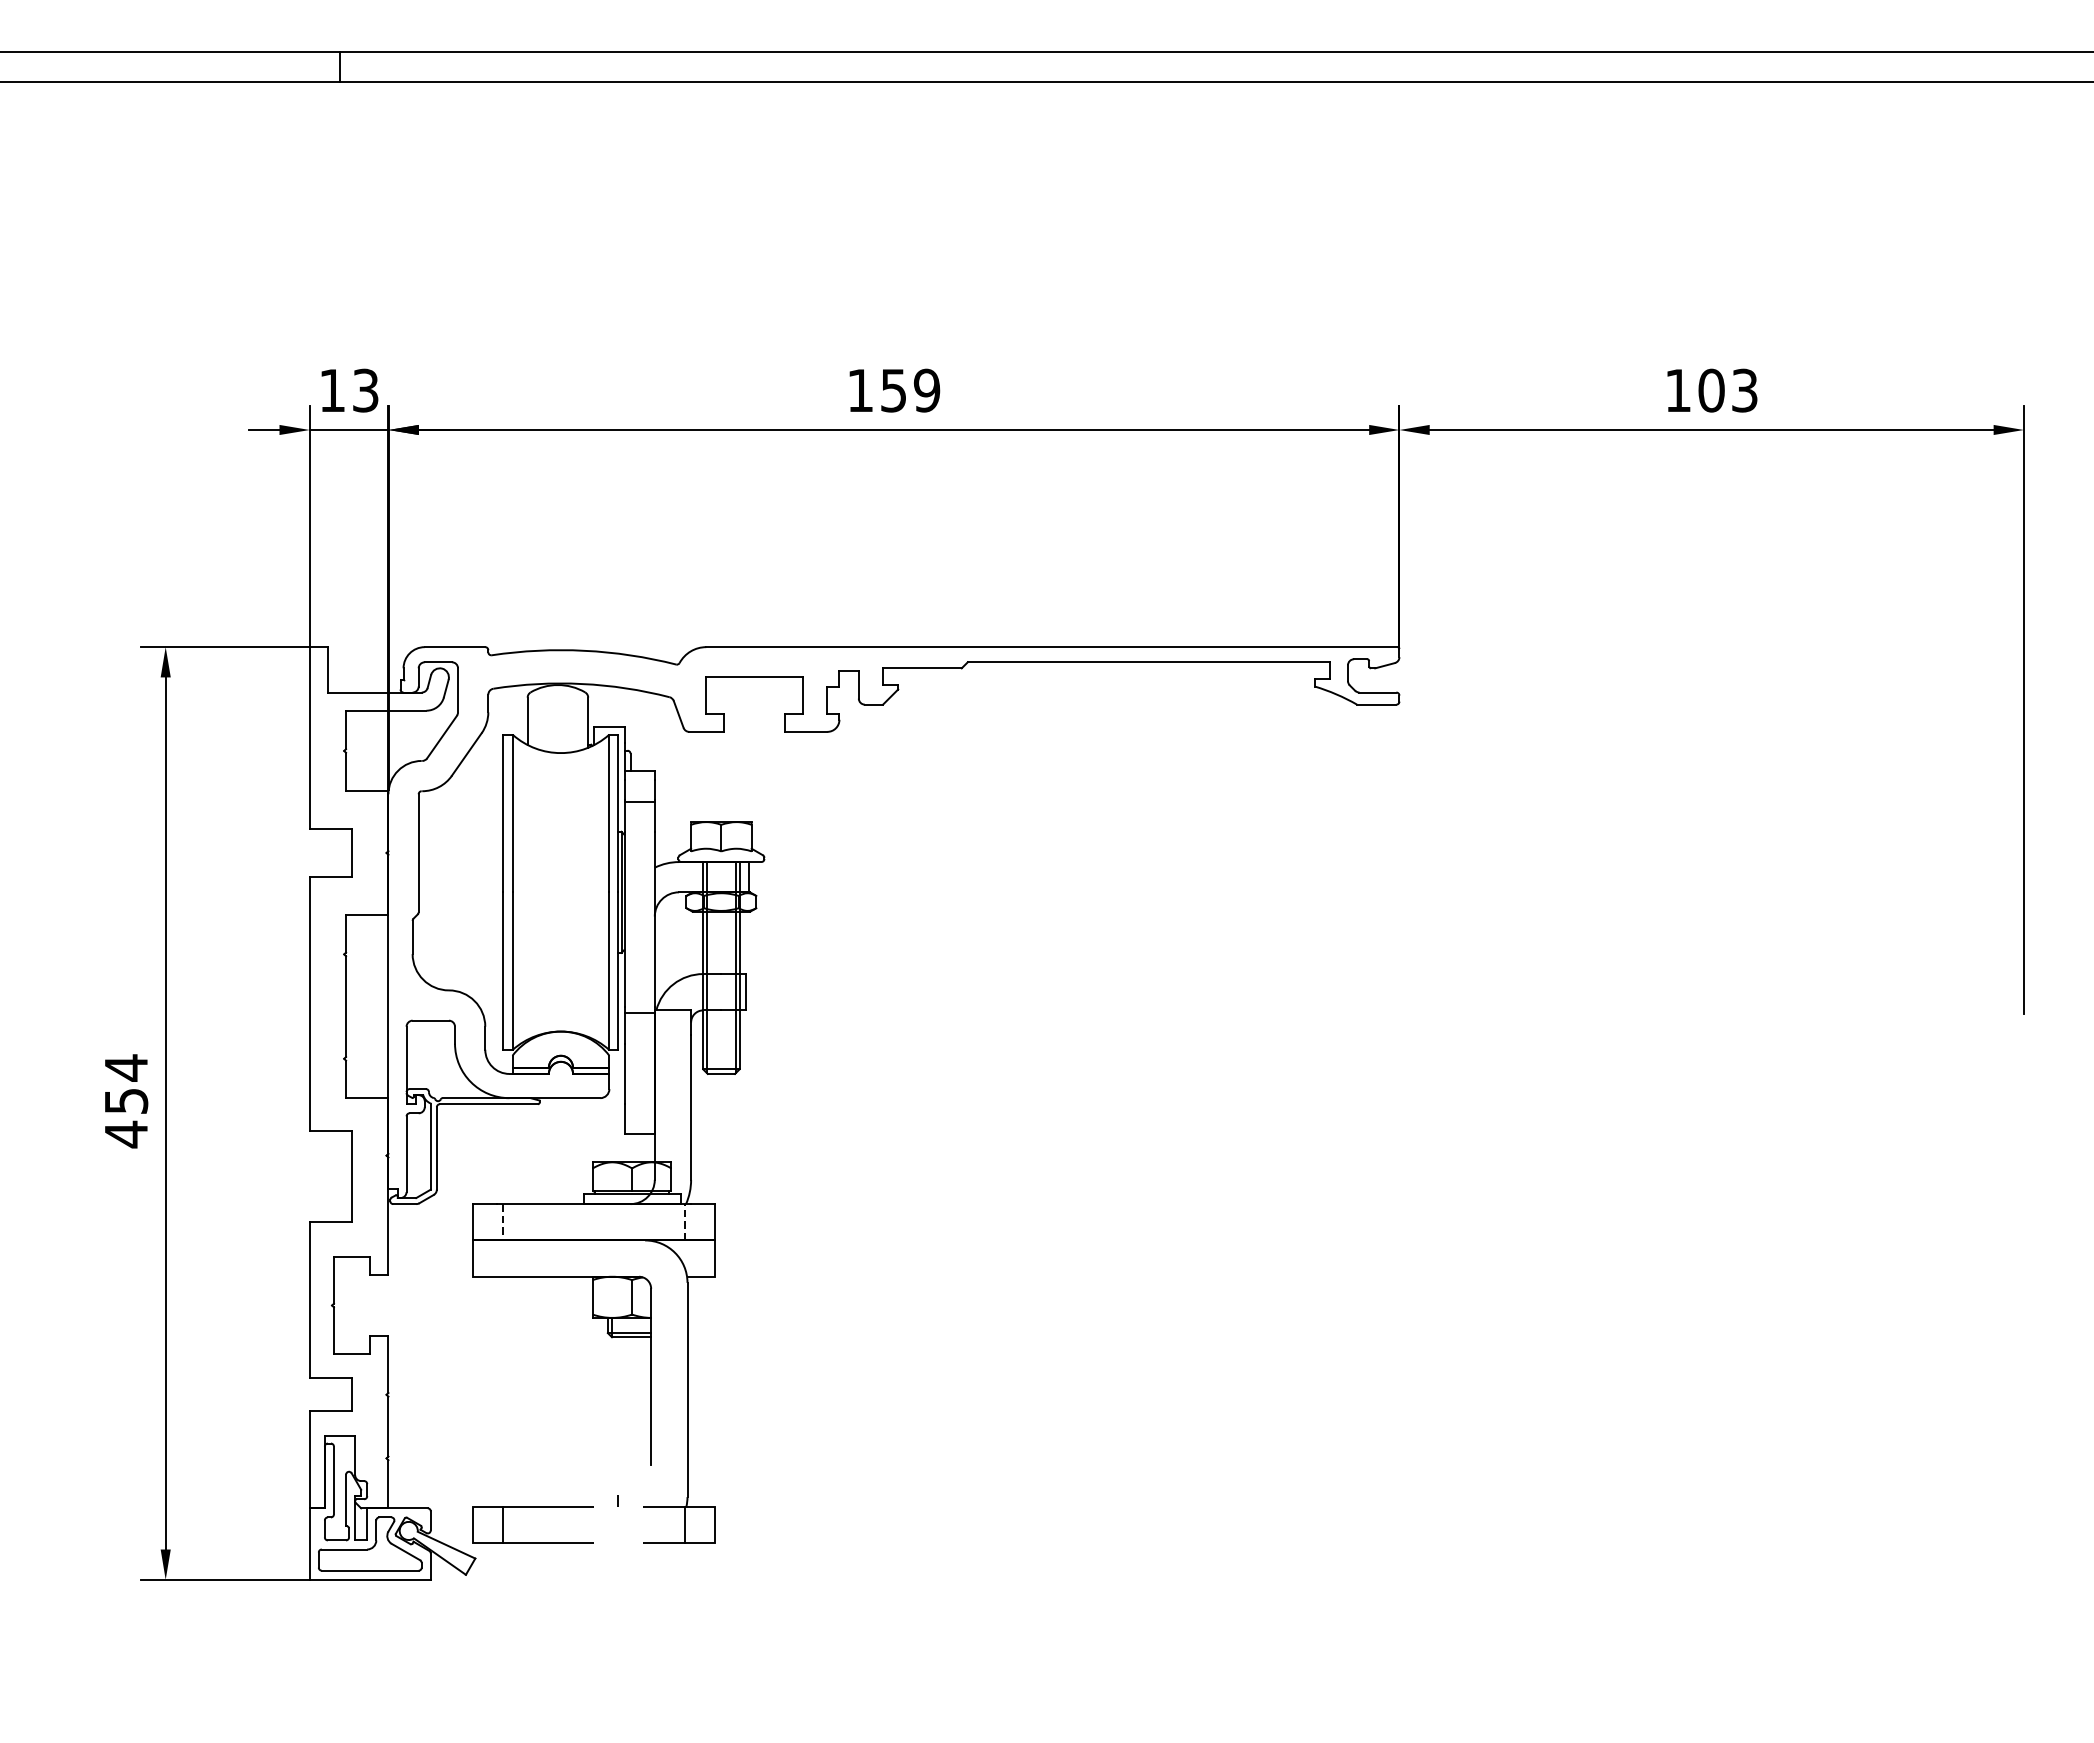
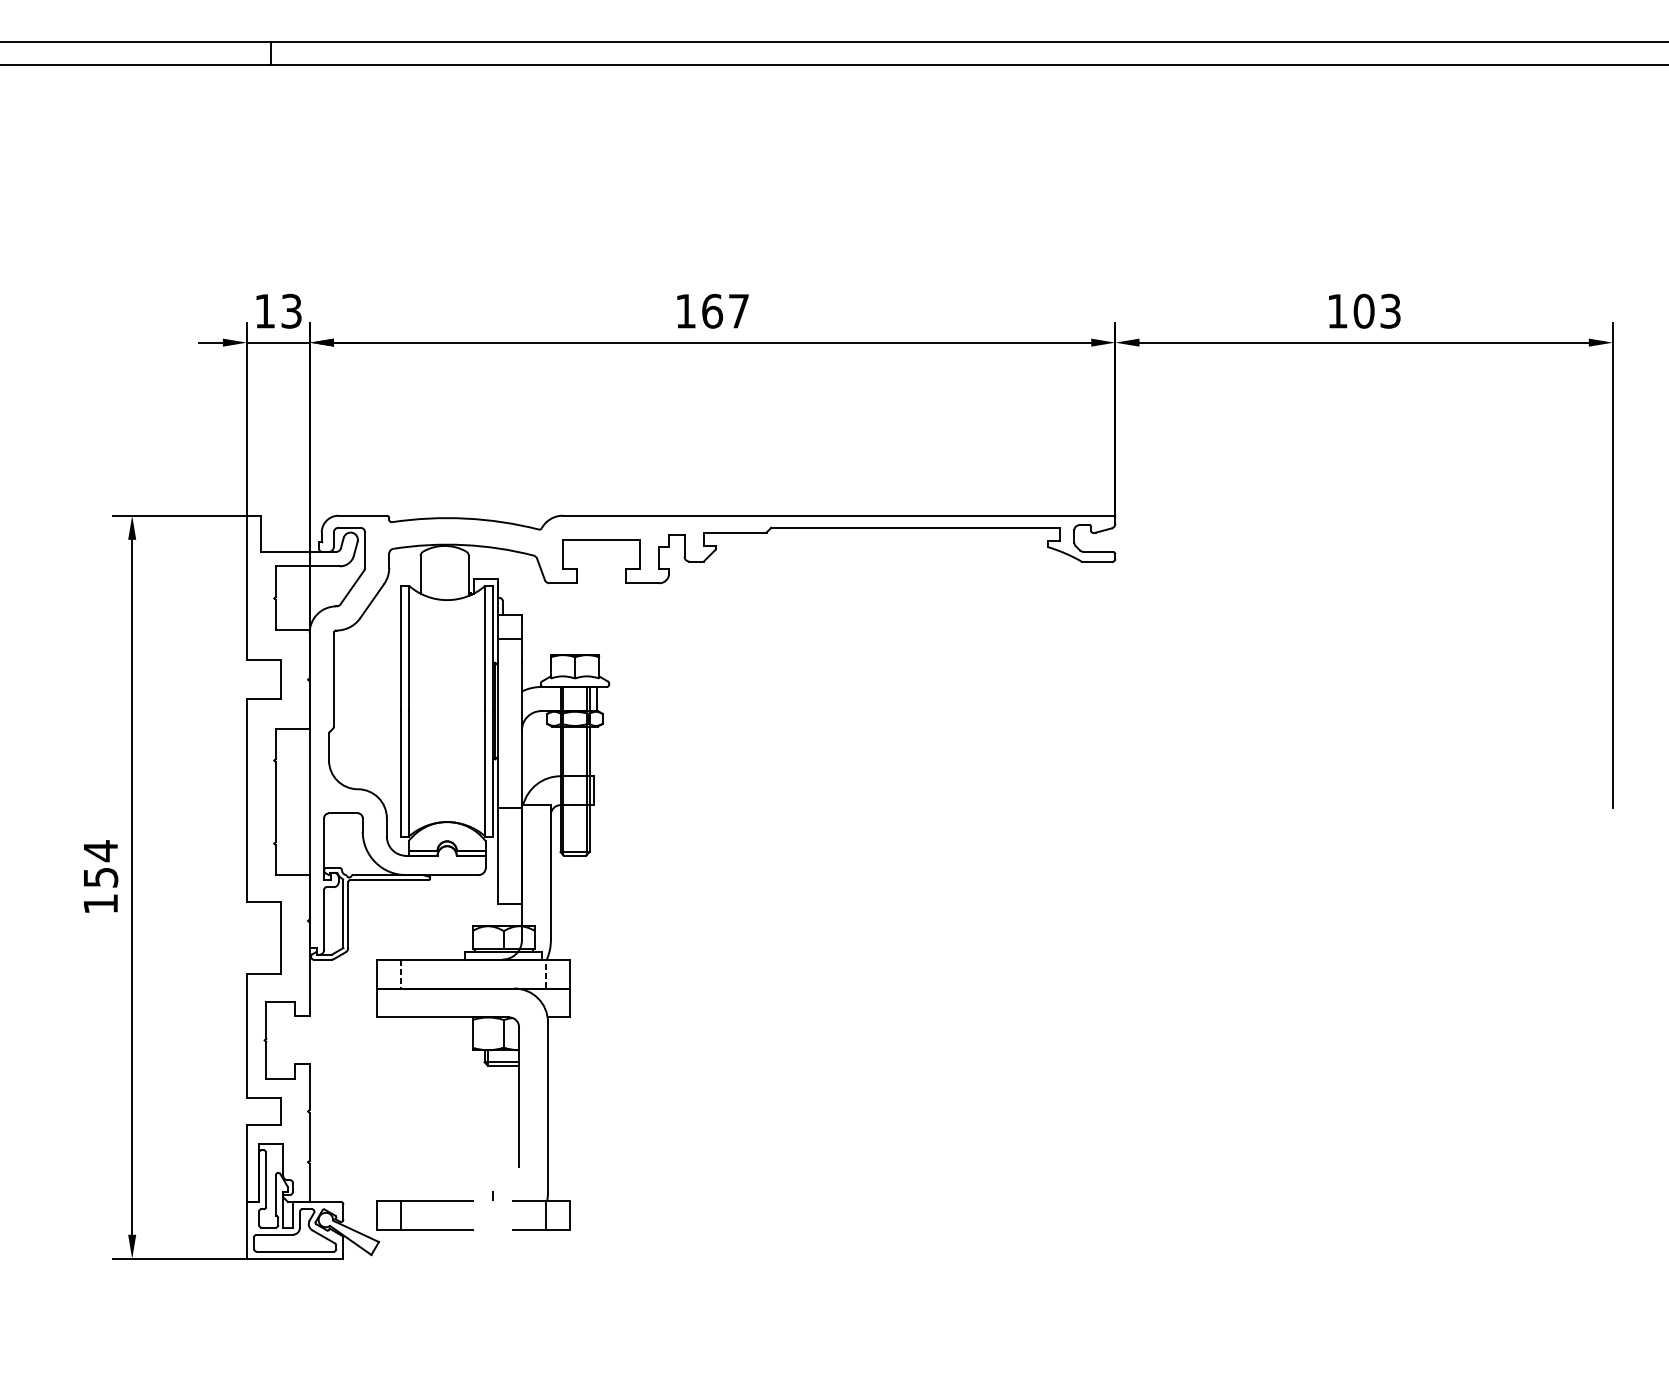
text: (910, 390) -> (725, 311), 159 -> 167
text: (126, 1134) -> (100, 904), 454 -> 154

